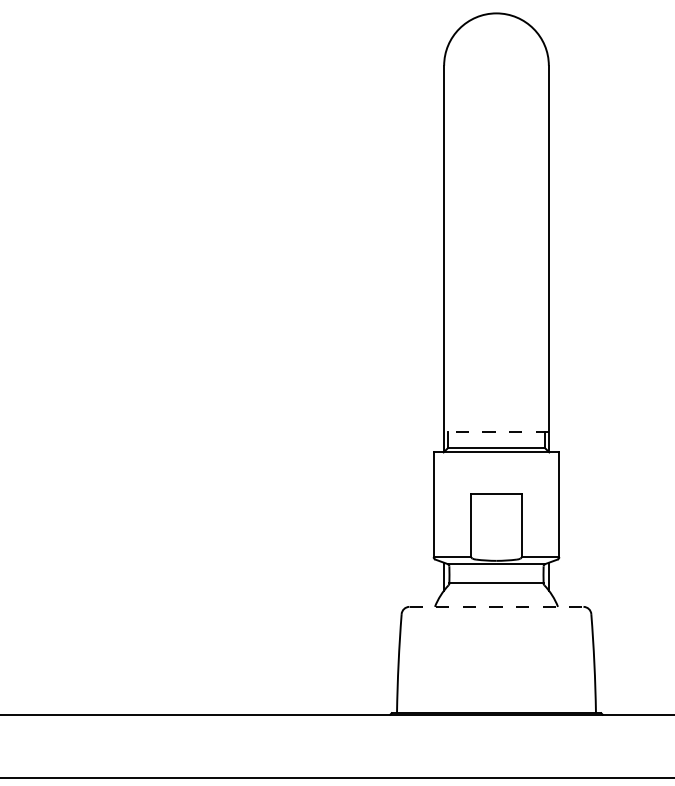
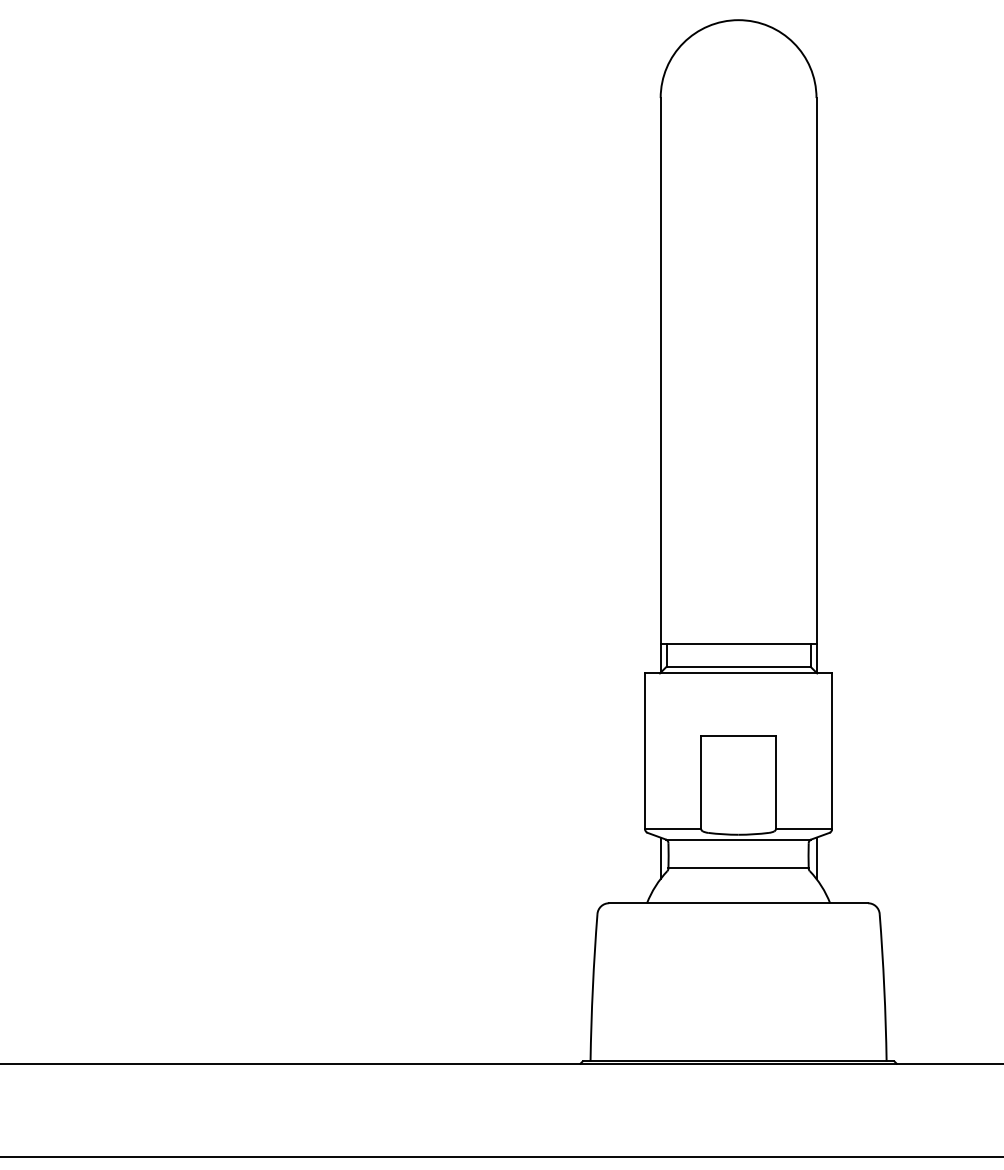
line: (496, 432) -> (738, 643), dashed -> solid
line: (496, 606) -> (738, 902), dashed -> solid

